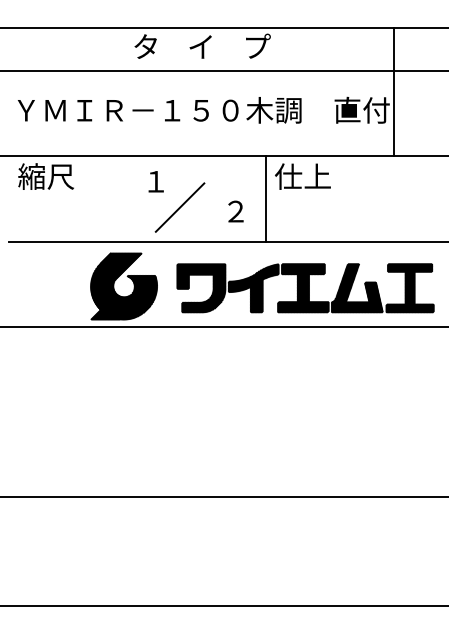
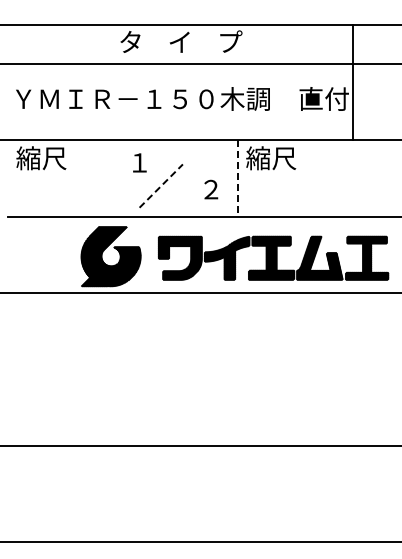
text: (303, 176) -> (271, 158), 仕上 -> 縮尺
line: (265, 199) -> (237, 178), solid -> dashed
line: (180, 208) -> (161, 186), solid -> dashed

